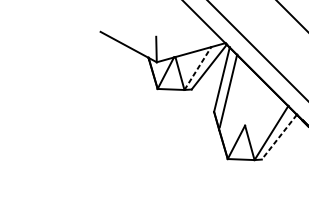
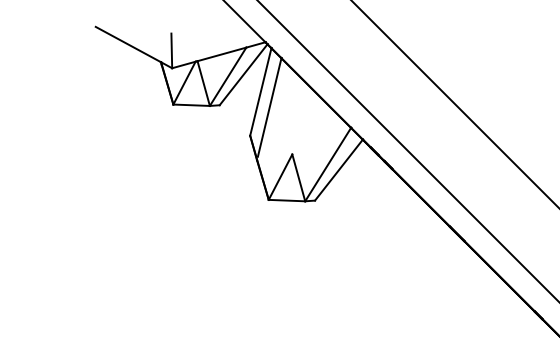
line: (198, 68) -> (228, 76), dashed -> solid
line: (279, 137) -> (338, 170), dashed -> solid

